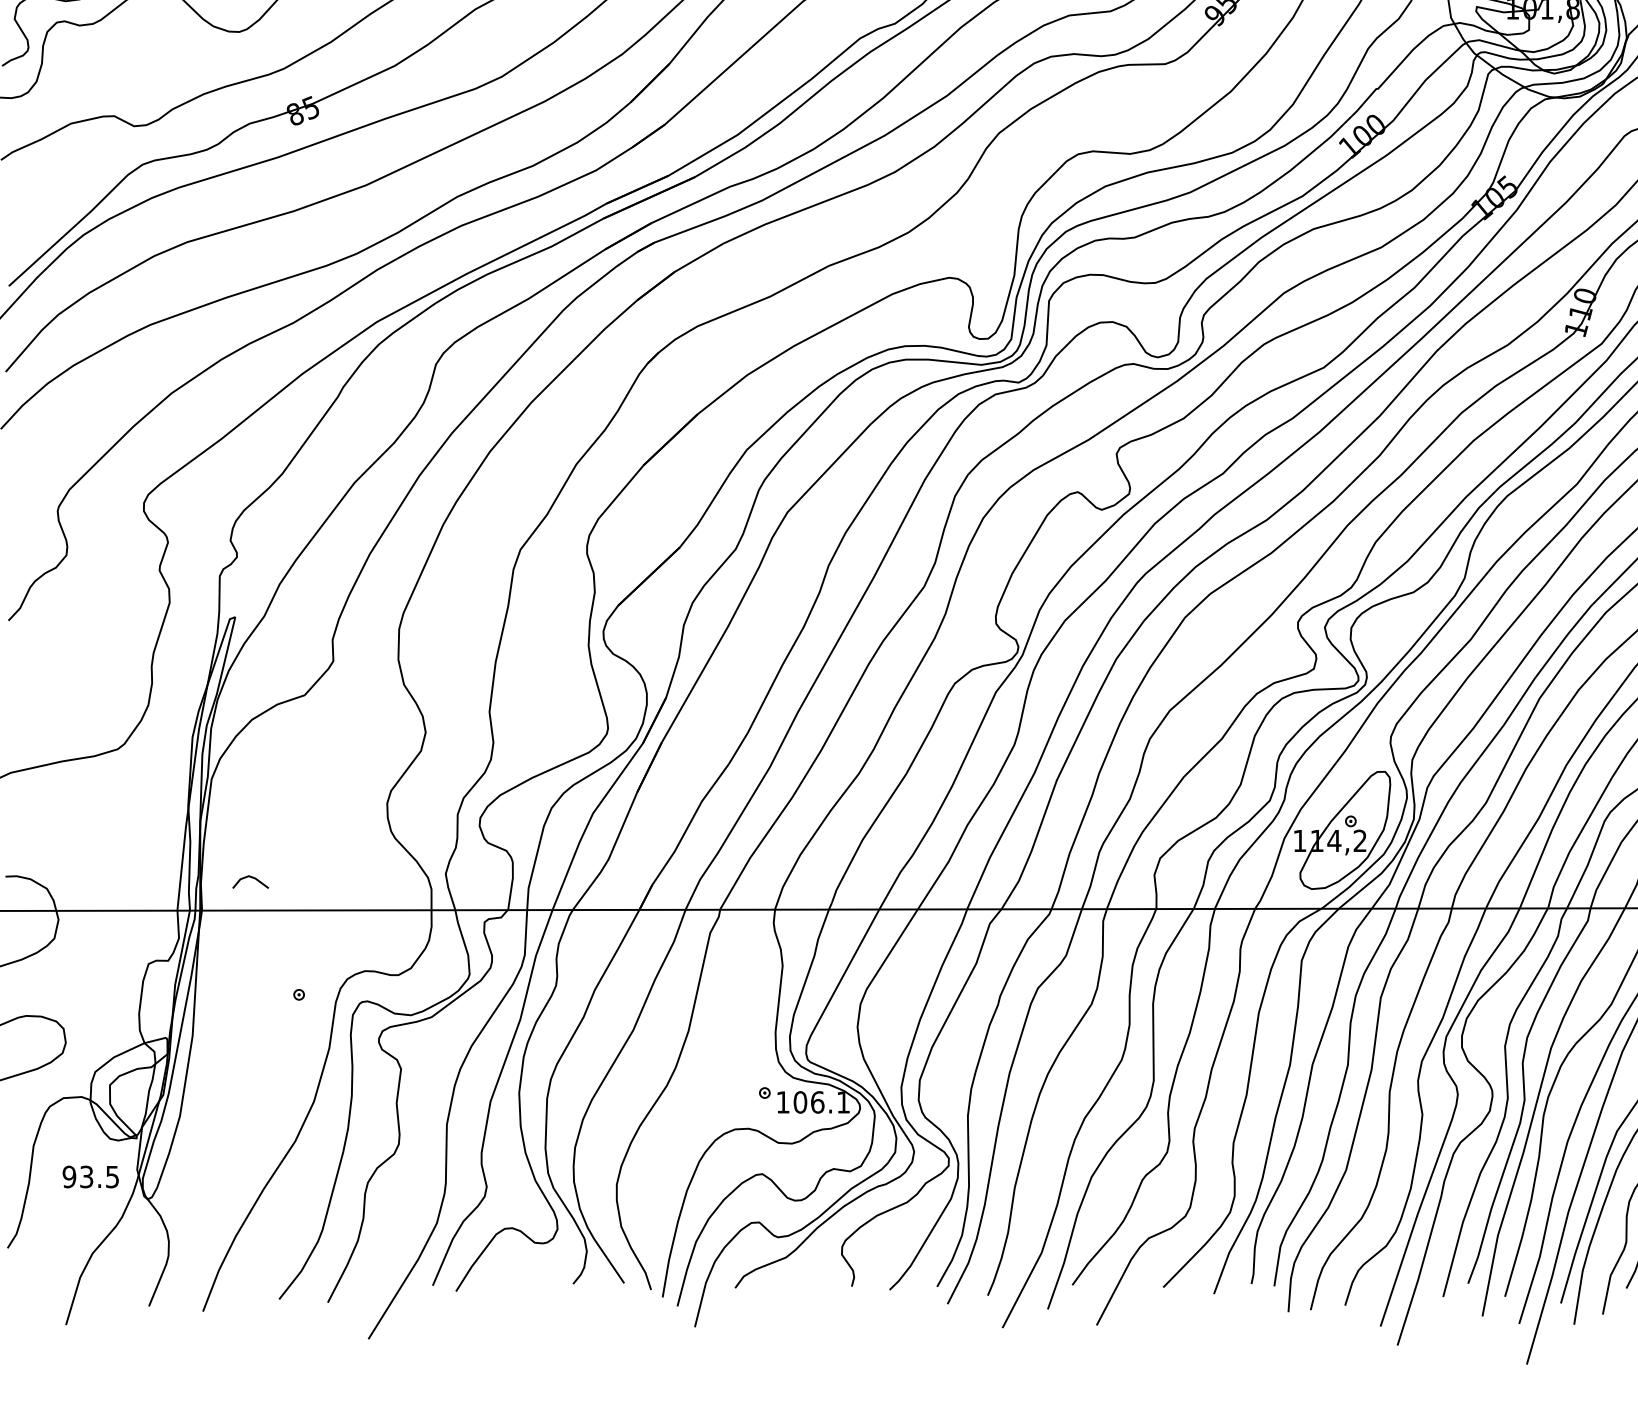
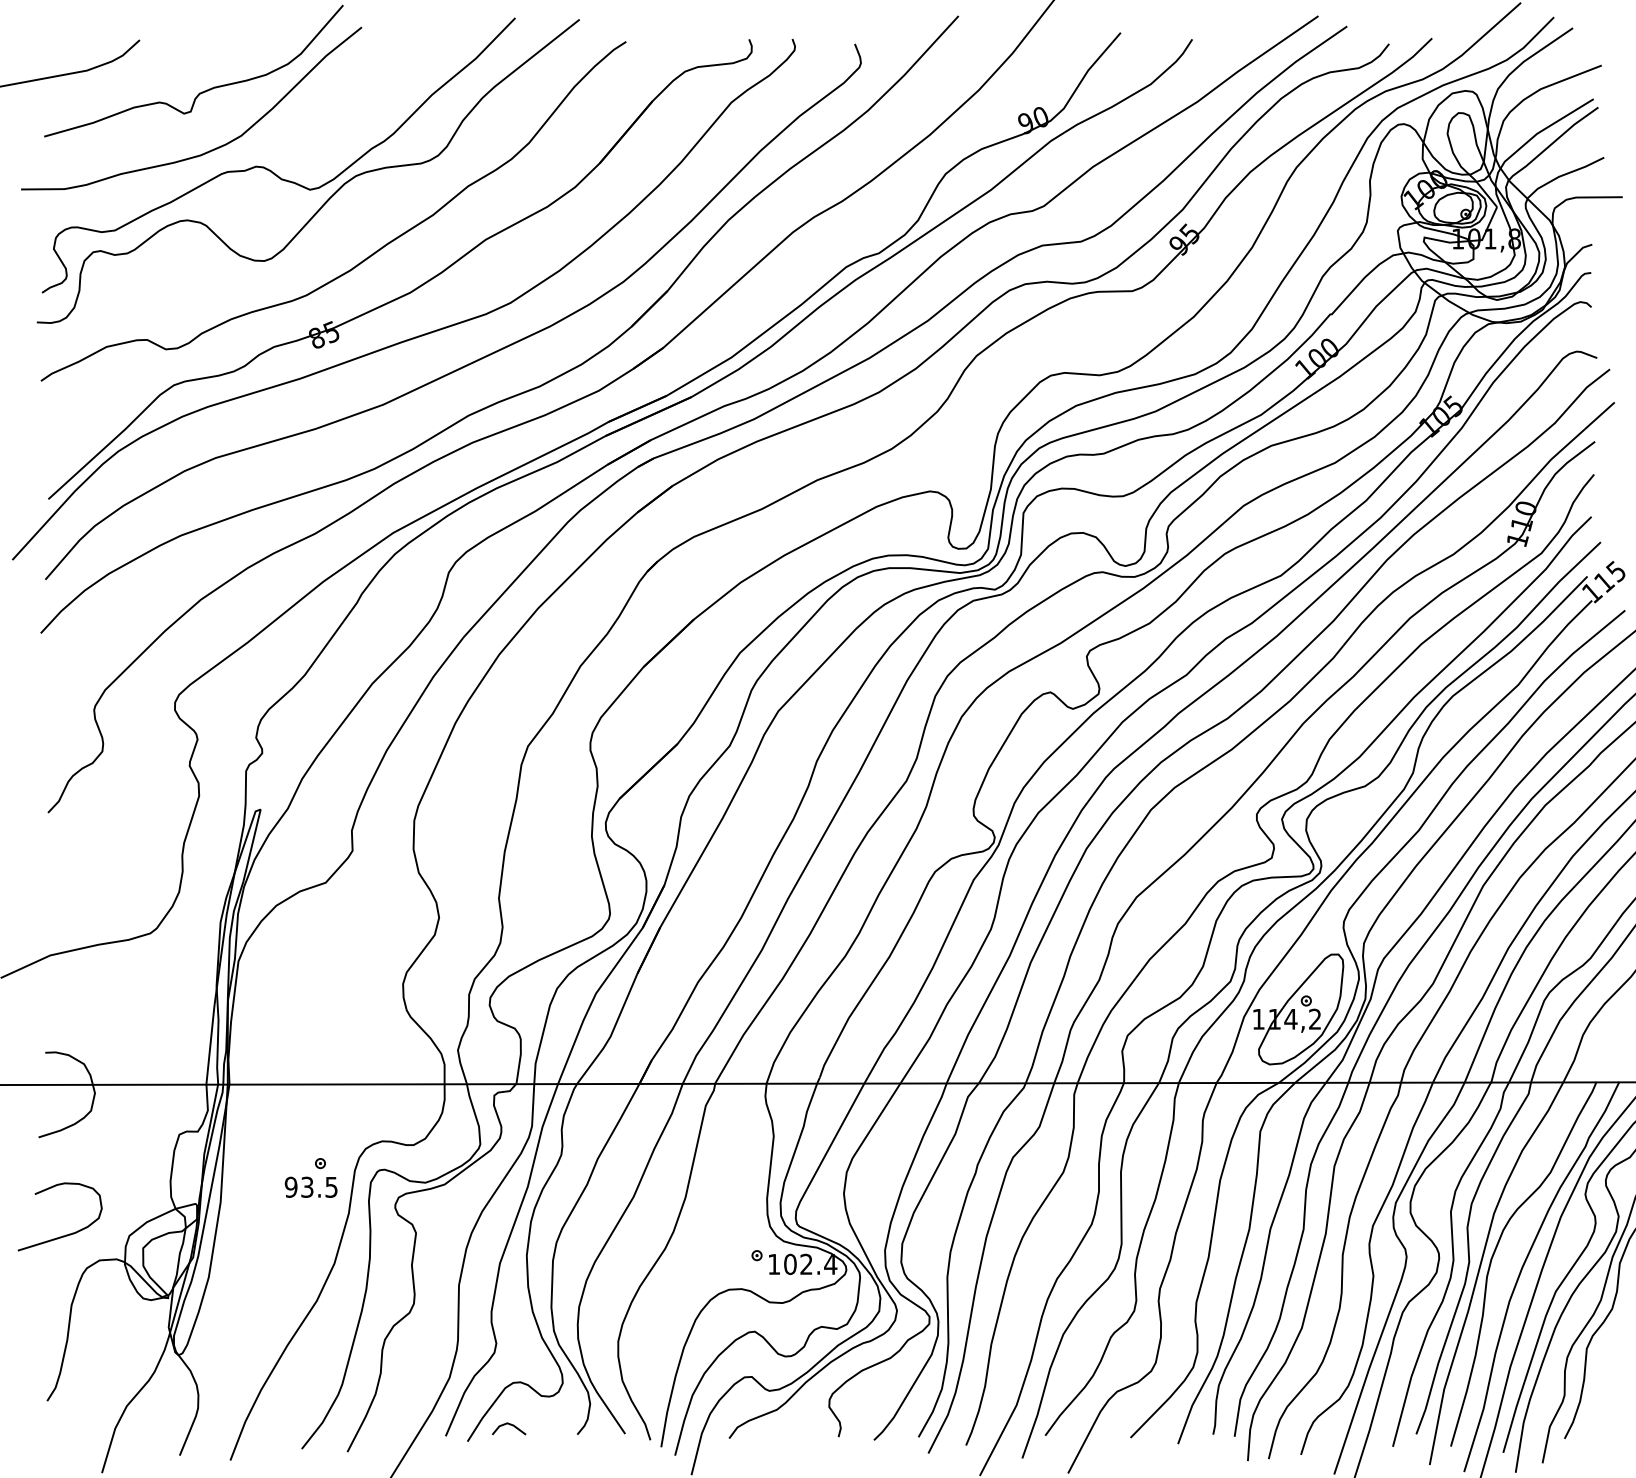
line: (252, 878) -> (510, 1425), moved
text: (830, 1101) -> (818, 1263), 106.1 -> 102.4
text: (90, 1176) -> (310, 1186), moved

